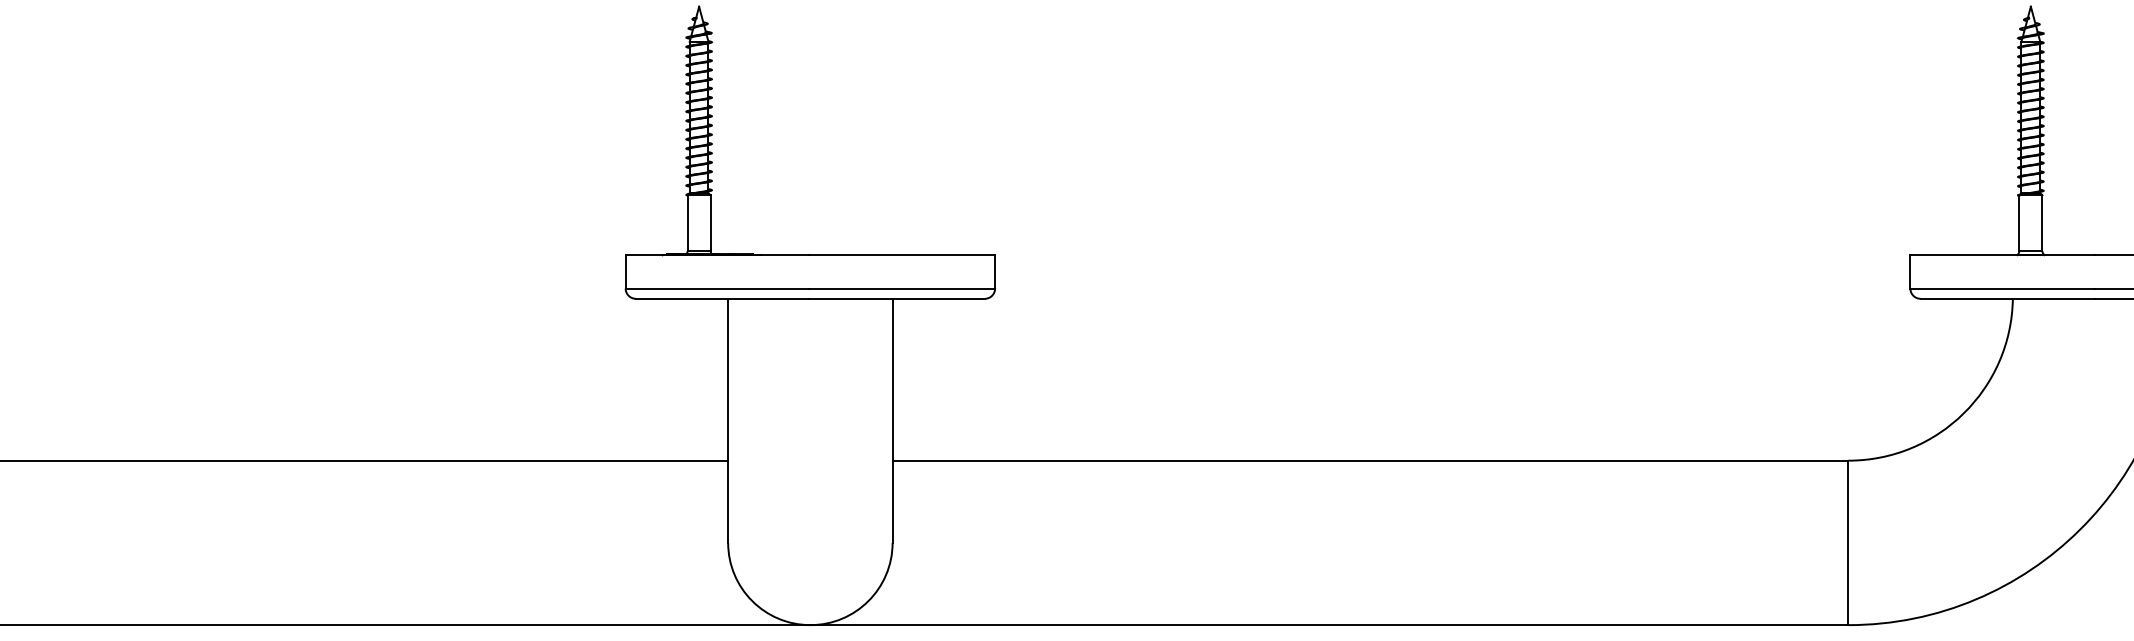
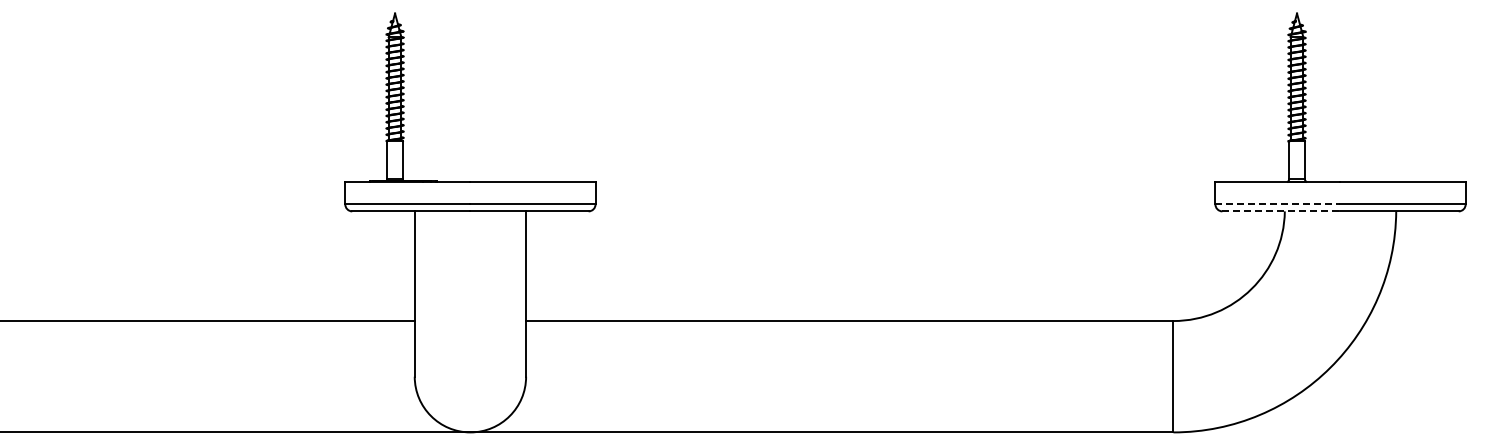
line: (2003, 288) -> (1278, 204), solid -> dashed
line: (2007, 298) -> (1281, 211), solid -> dashed

